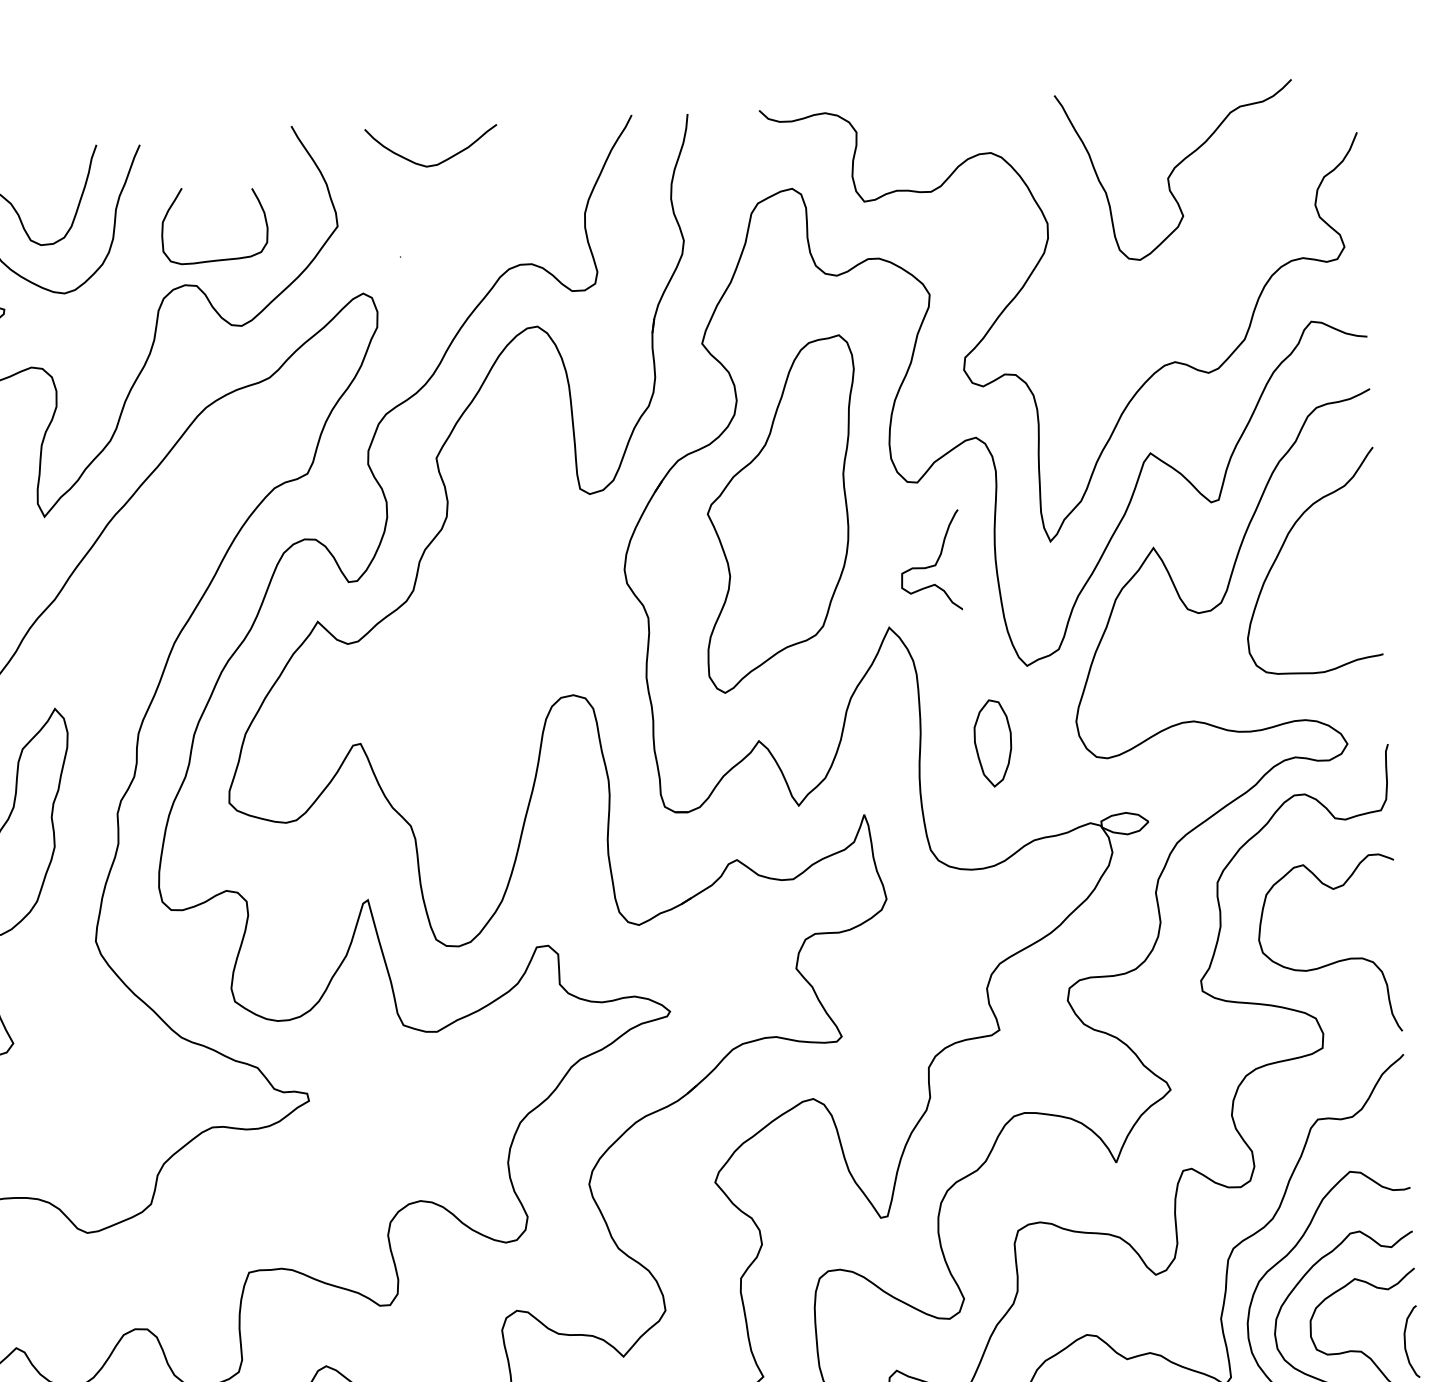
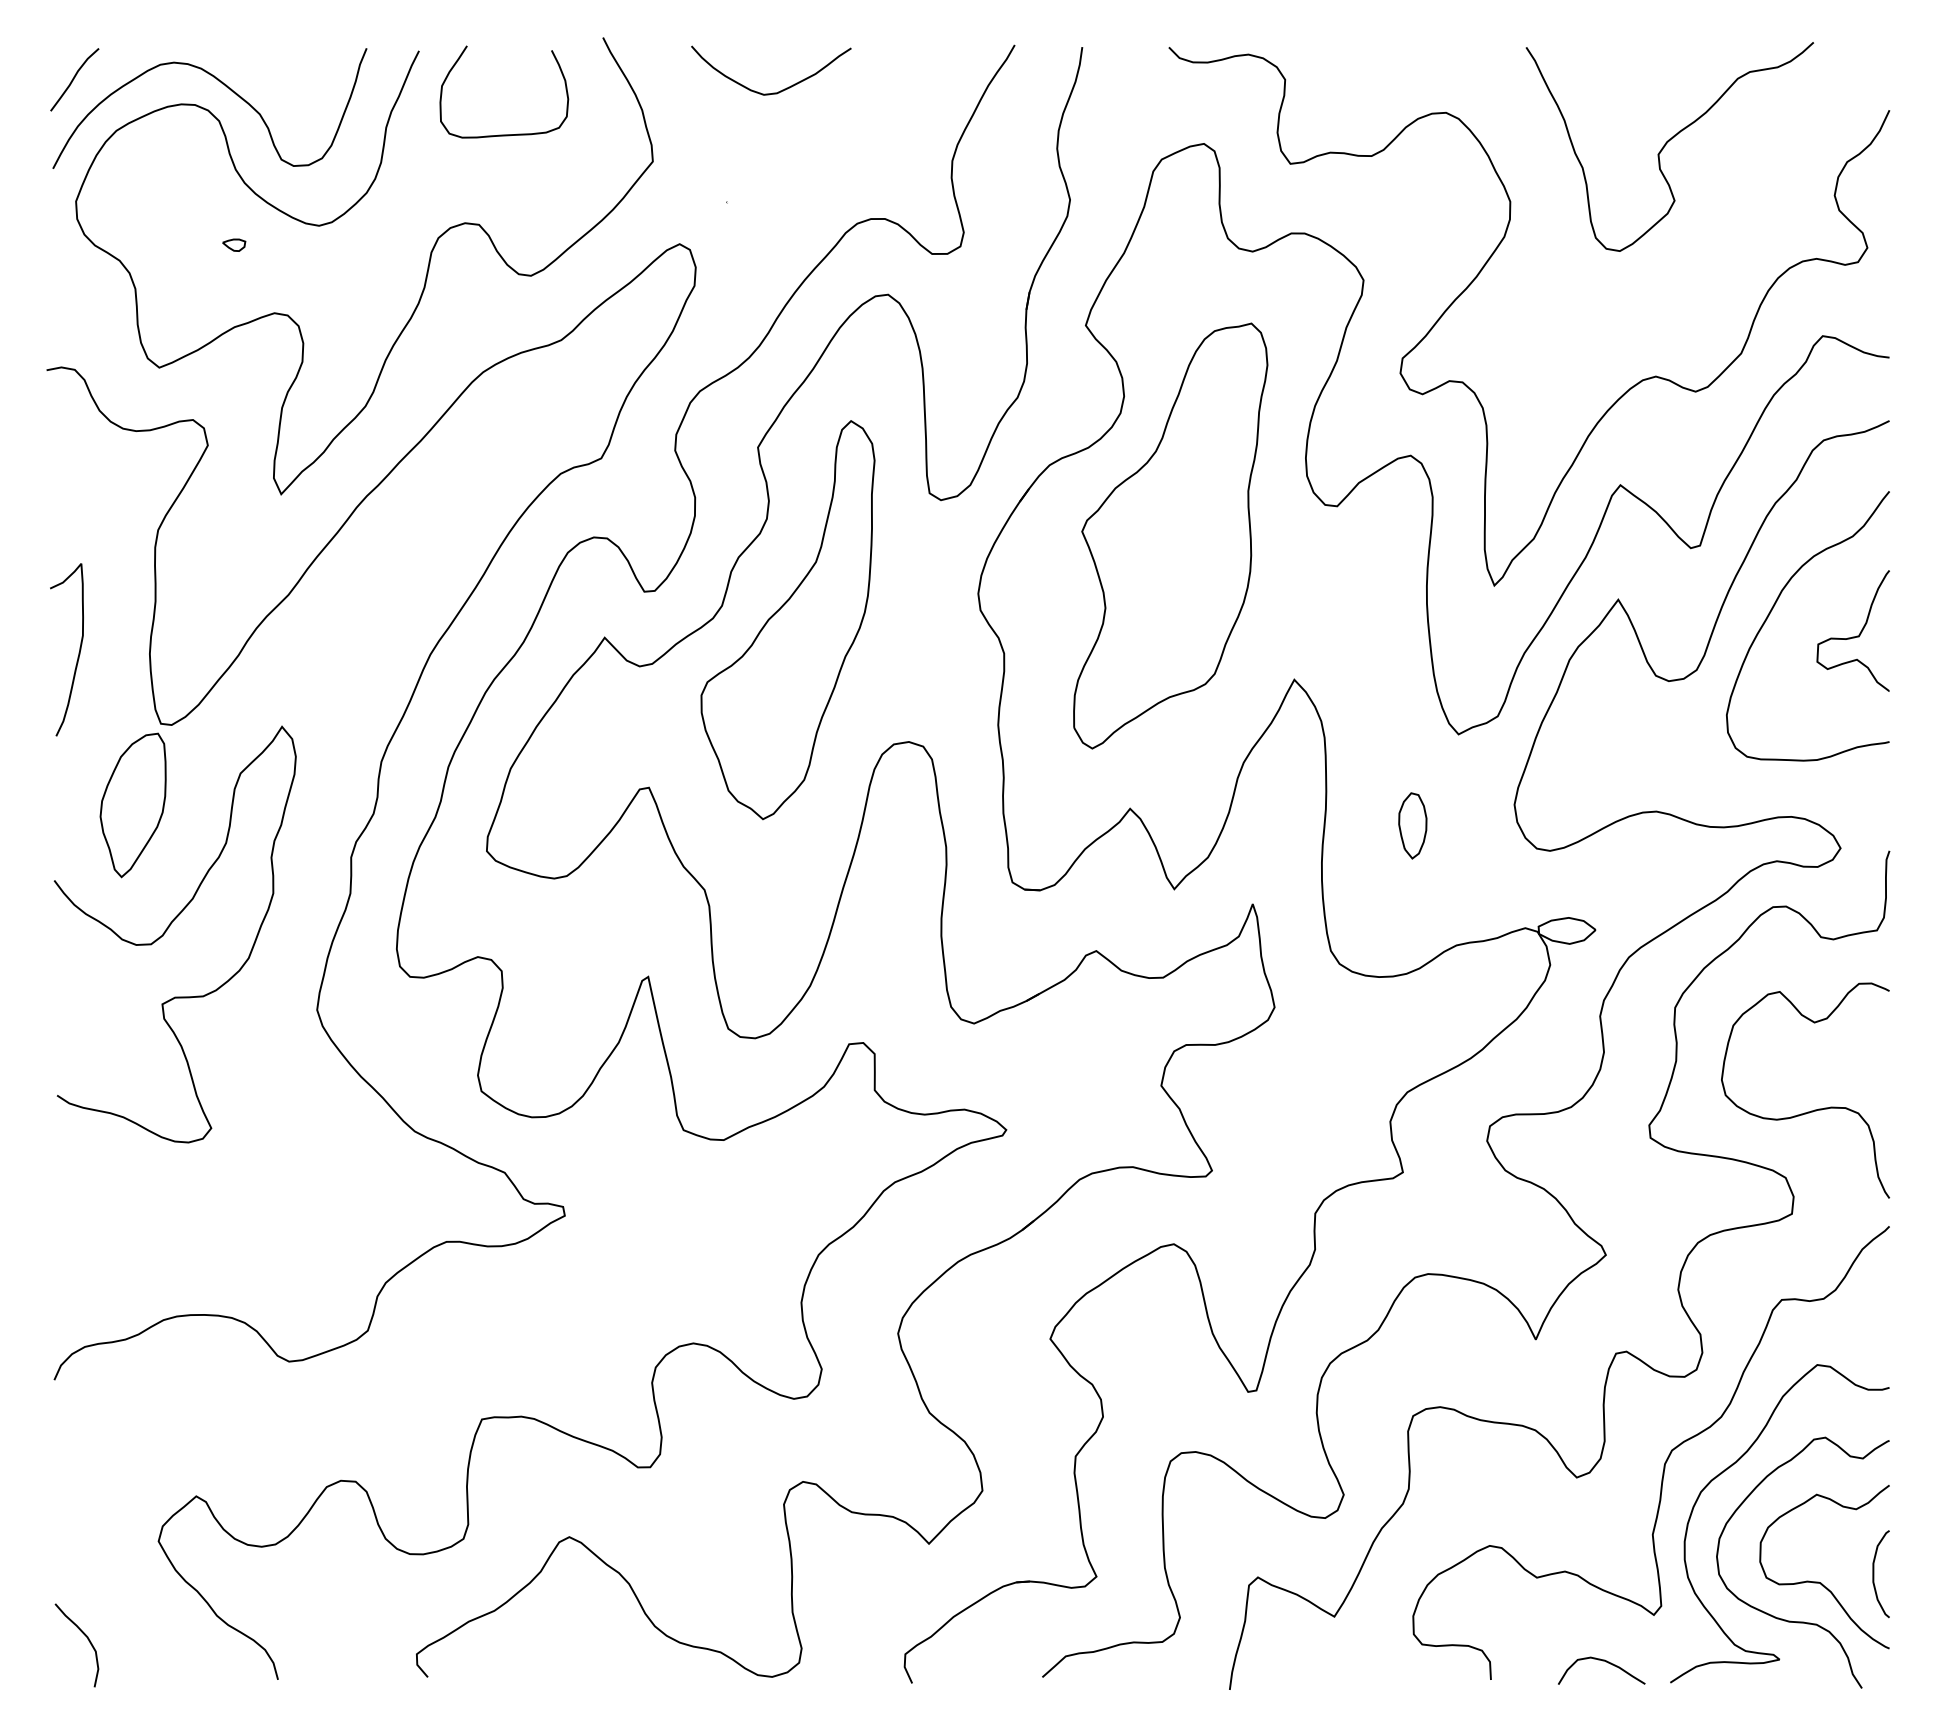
curve: (216, 259) -> (504, 134), moved
curve: (930, 565) -> (1852, 636), moved
part: (468, 599) -> (787, 620), added
part: (992, 743) -> (1412, 825), size x0.62

